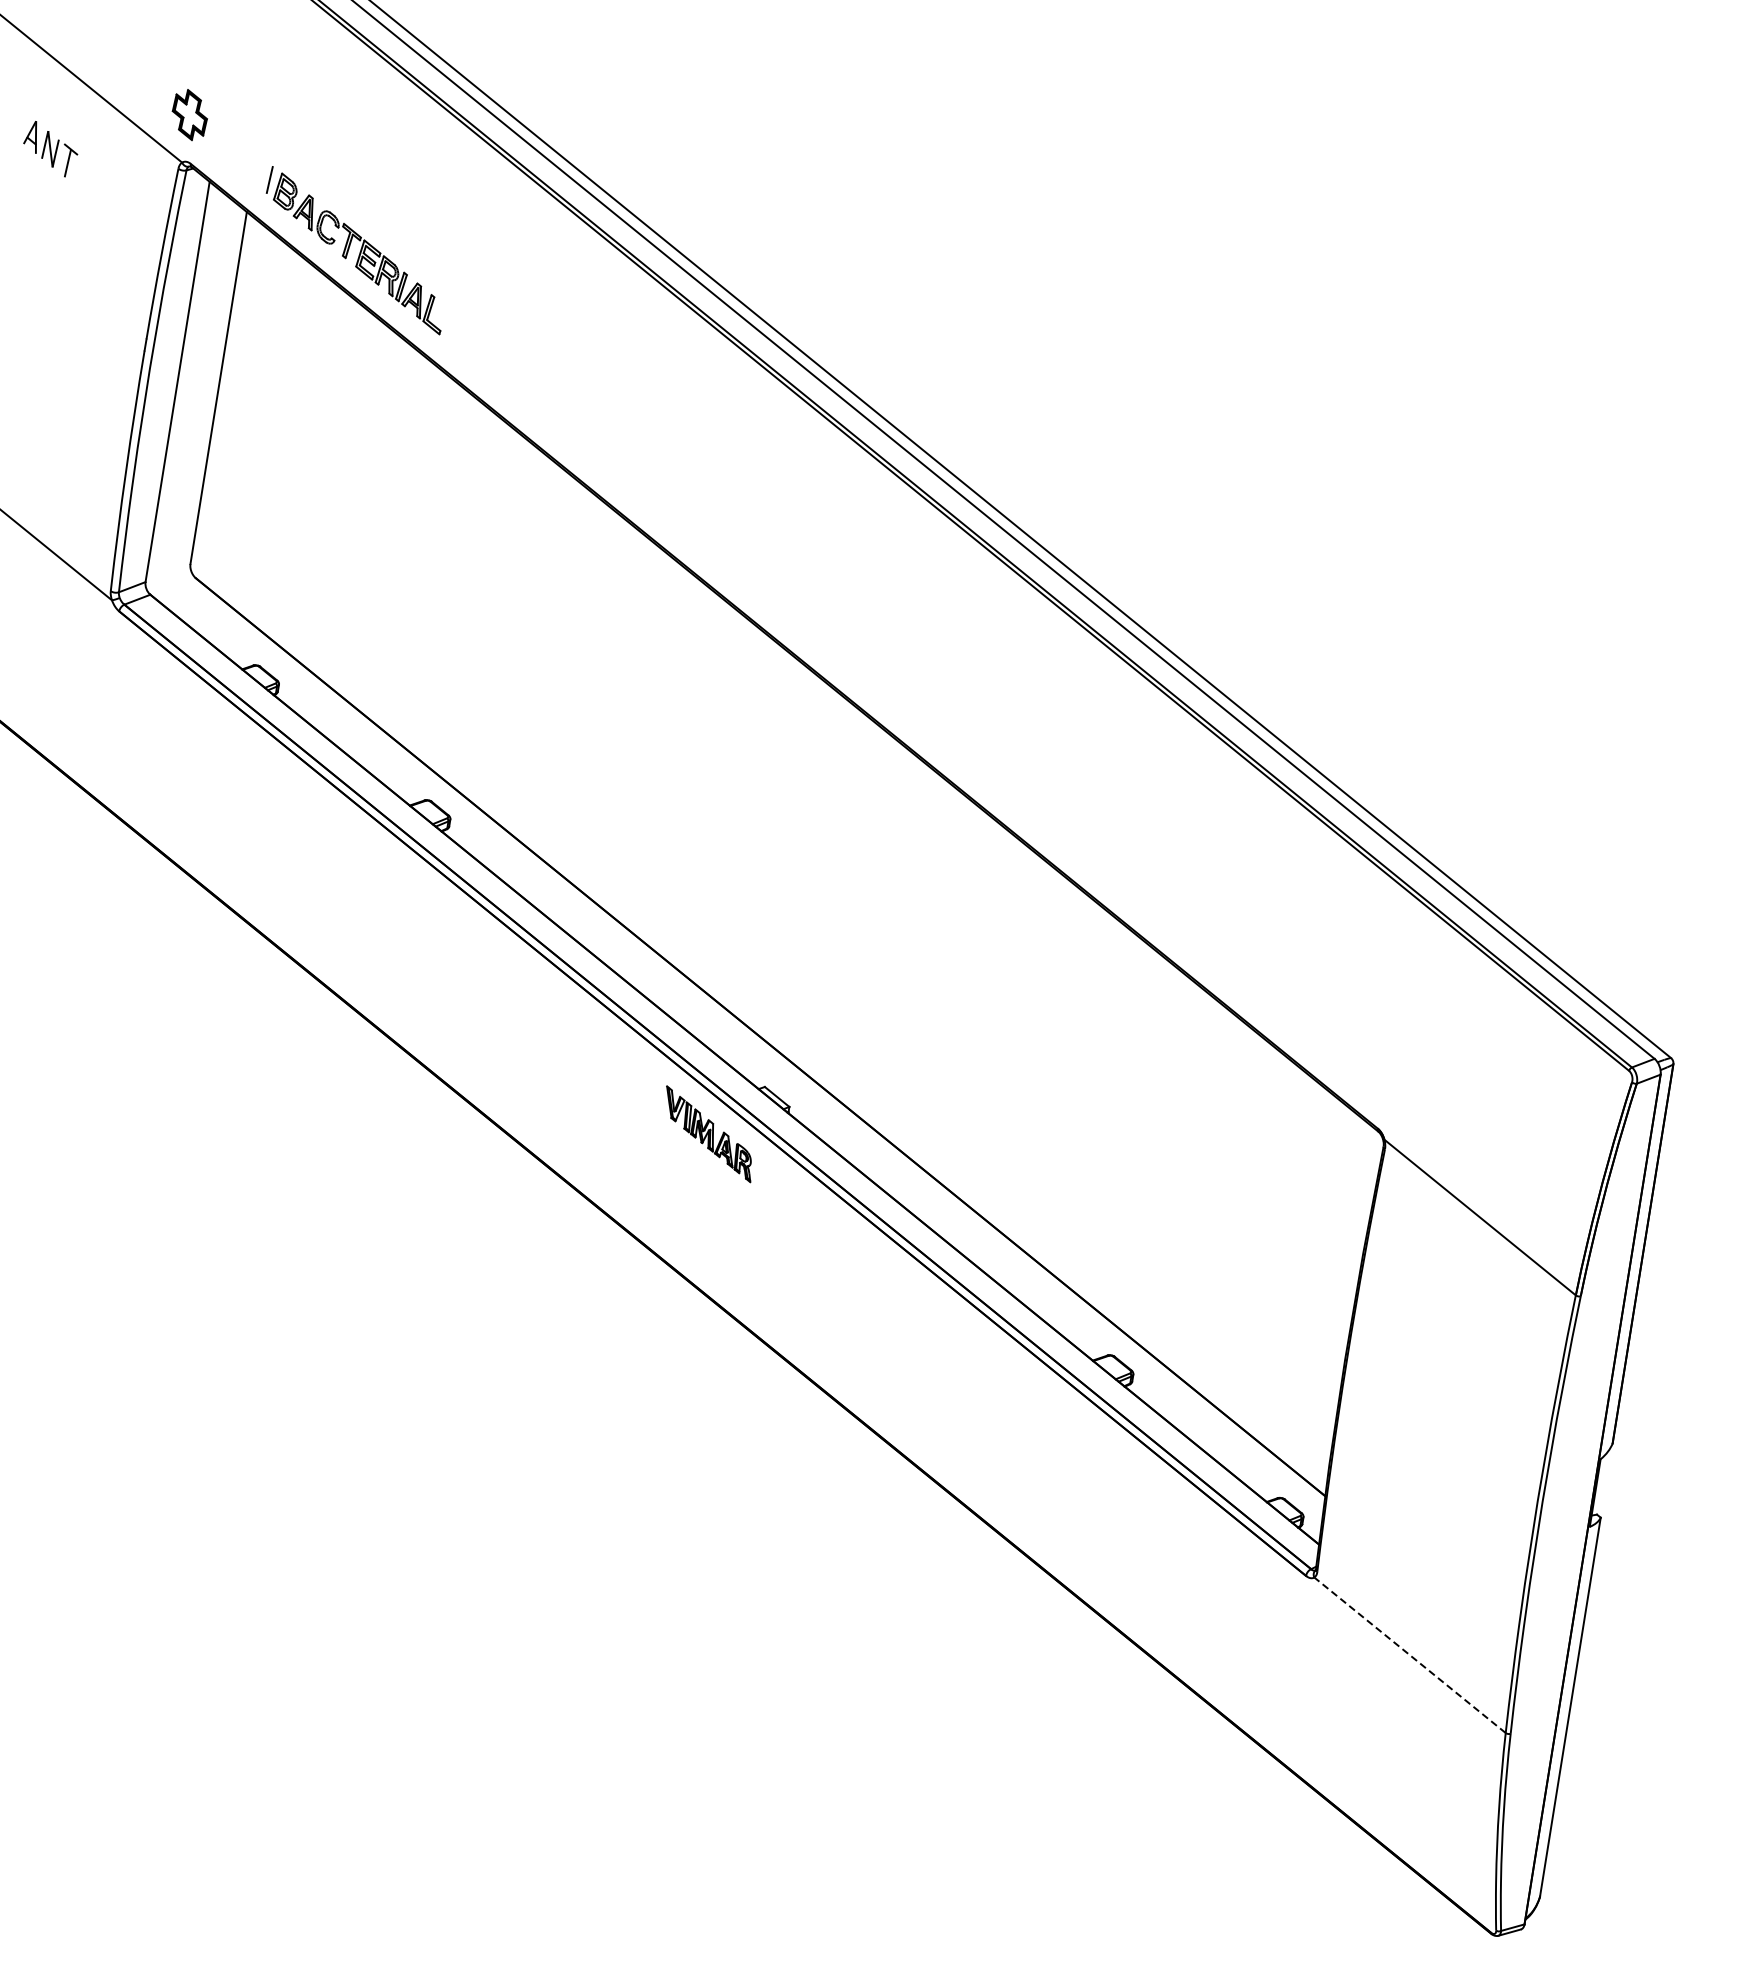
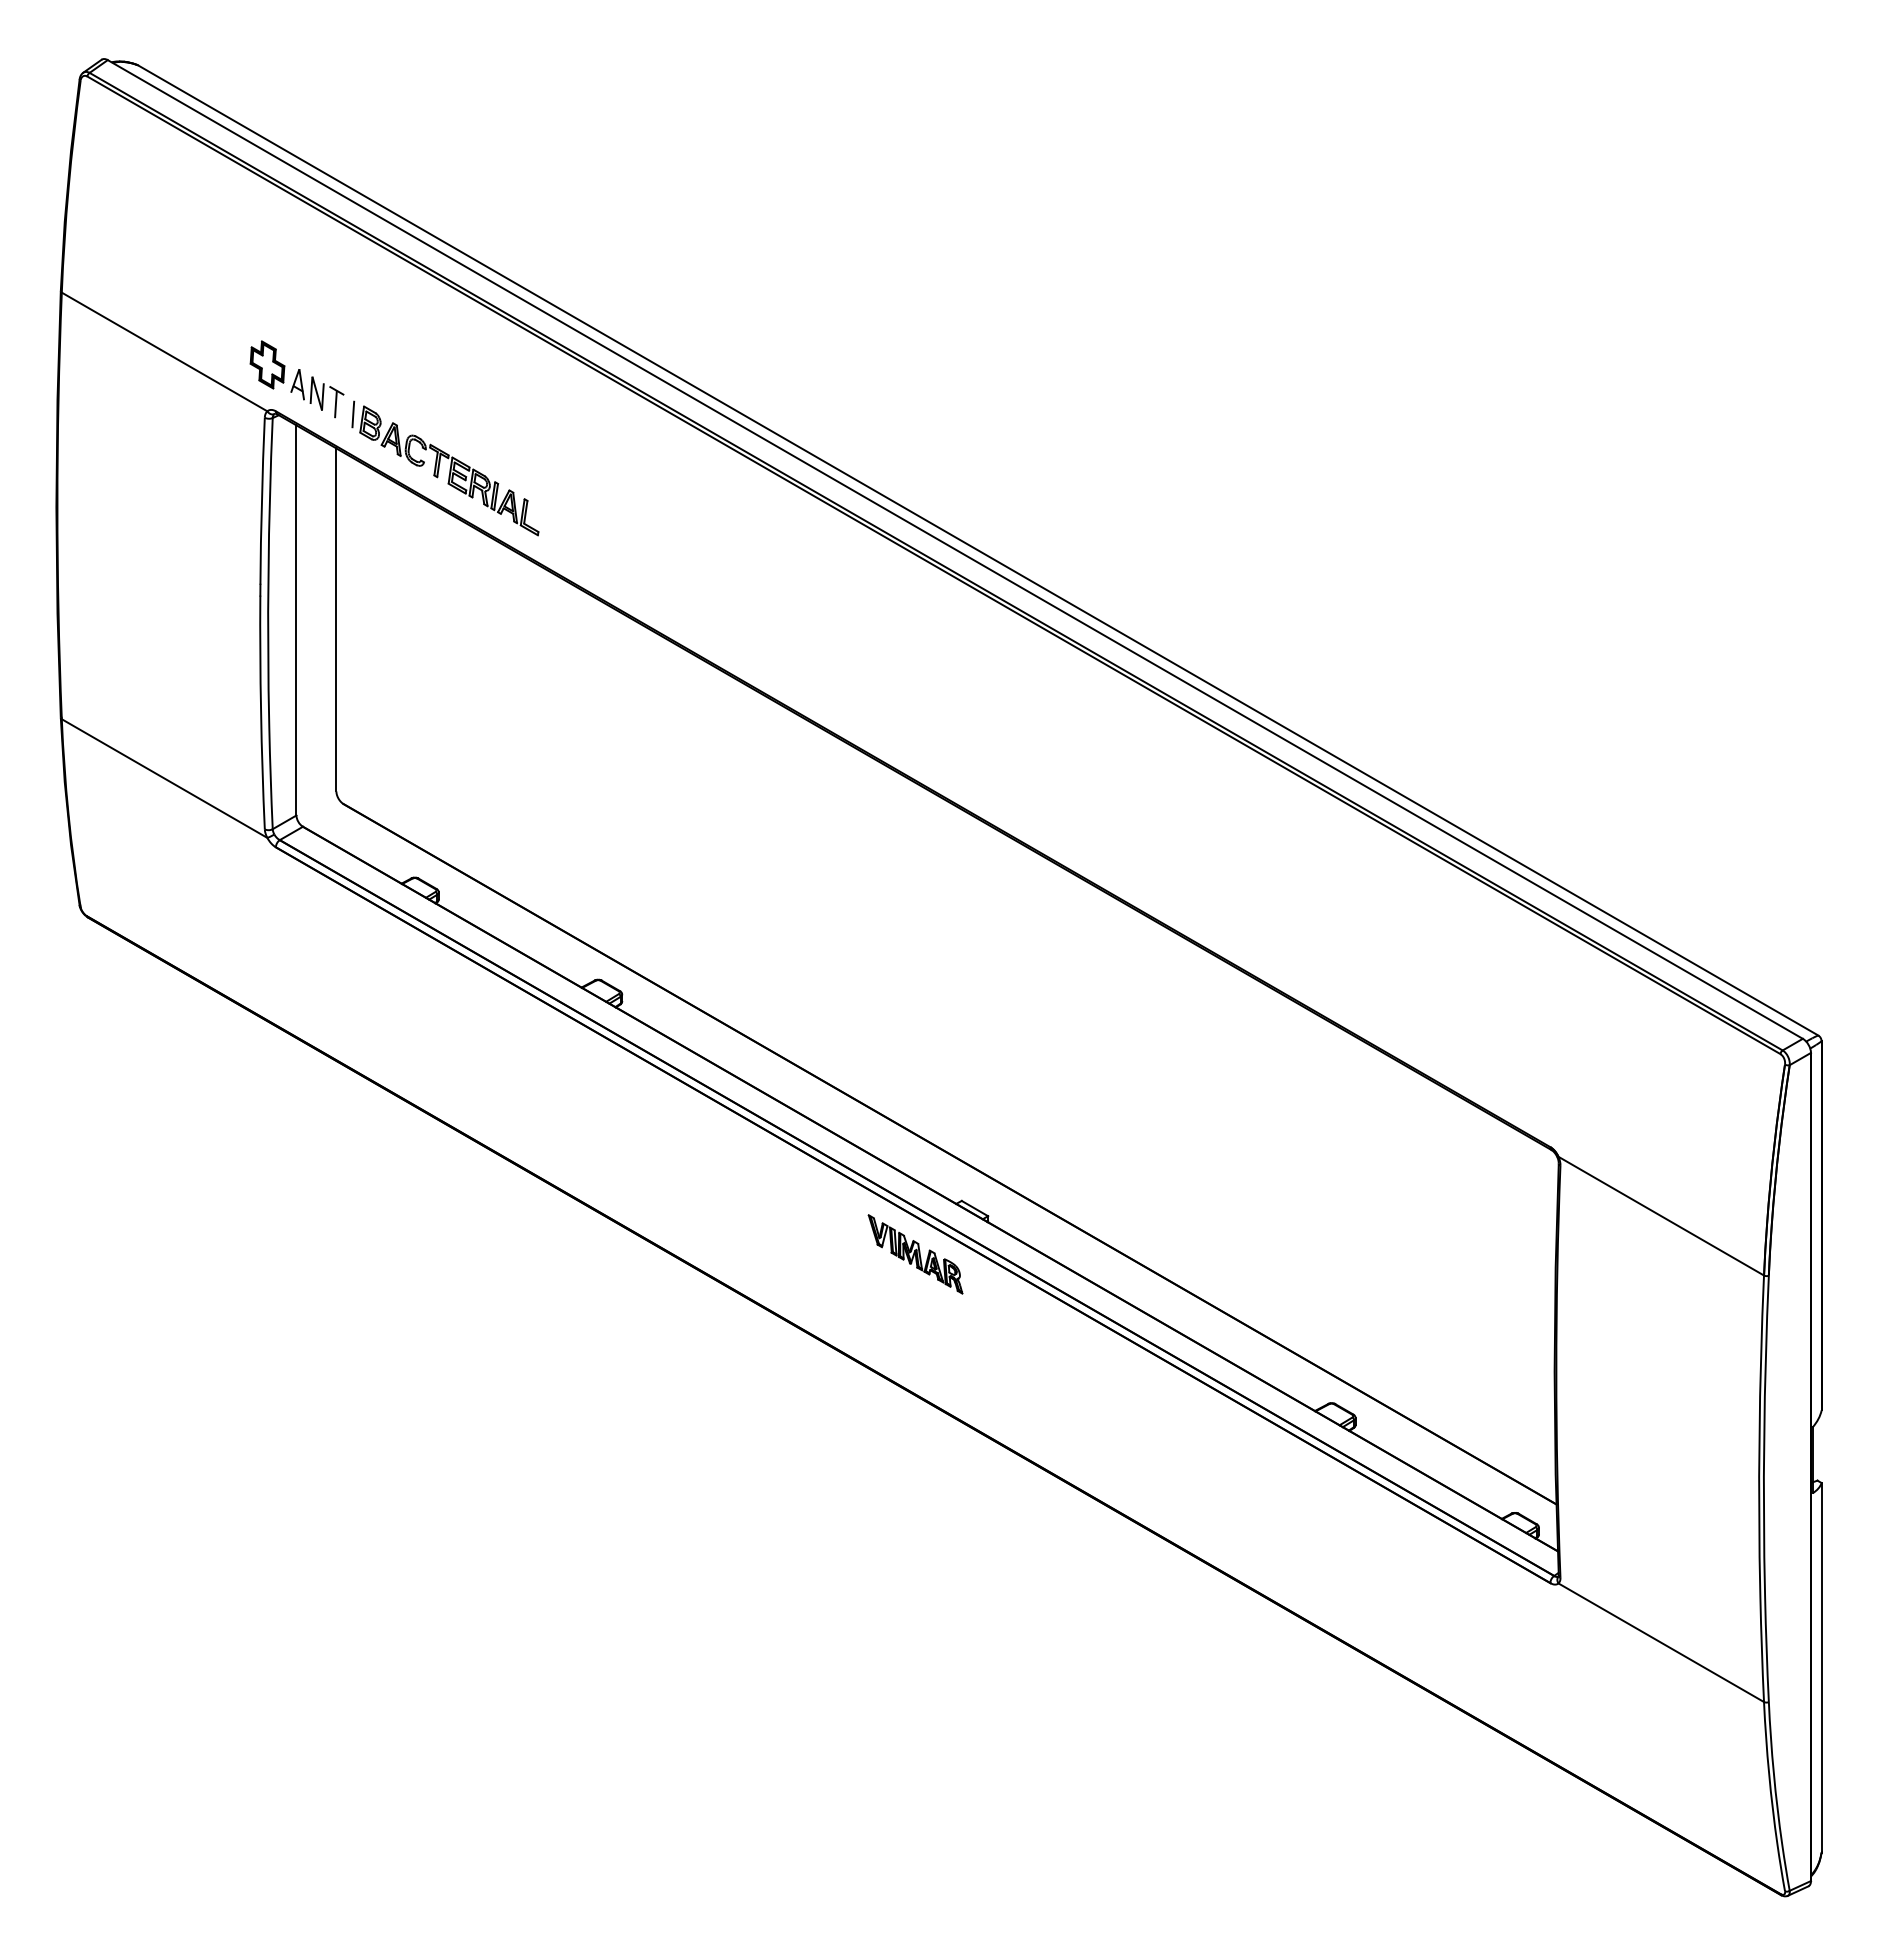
part: (50, 149) -> (317, 393), moved
line: (1410, 1655) -> (1661, 1642), dashed -> solid

